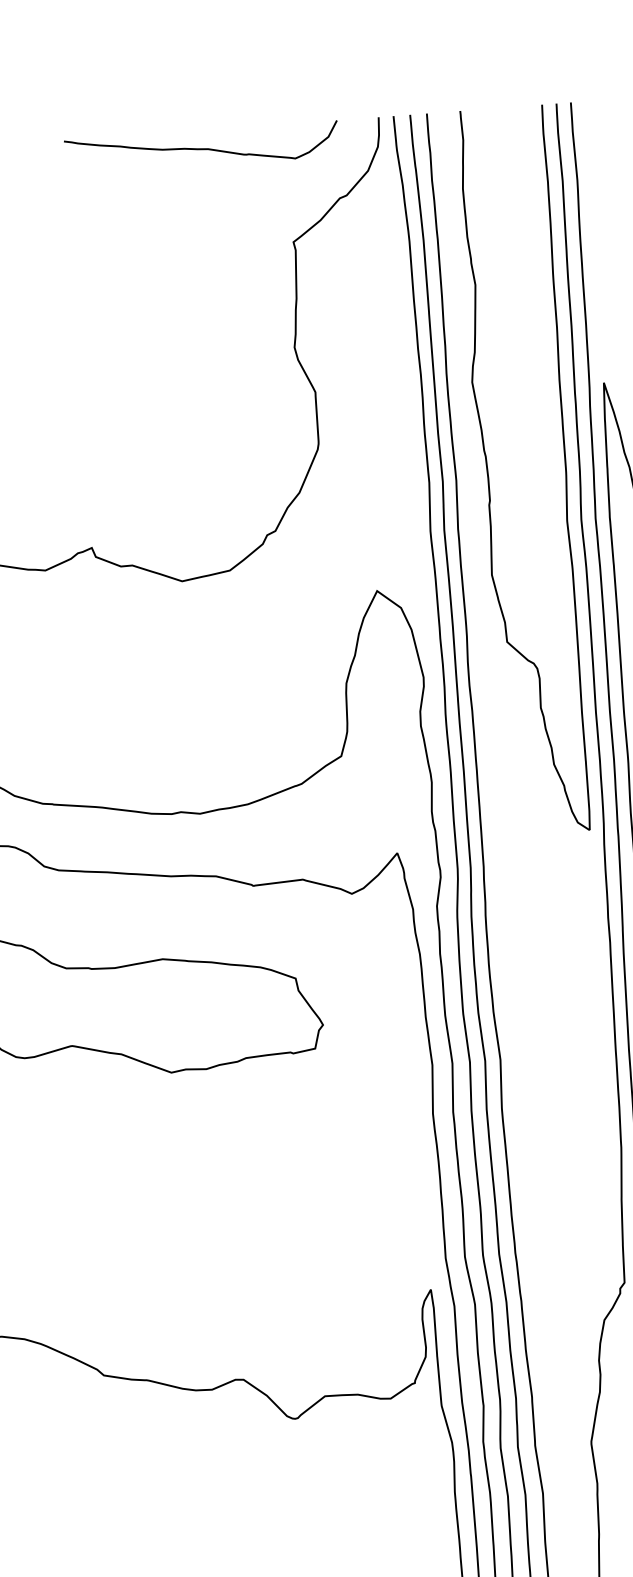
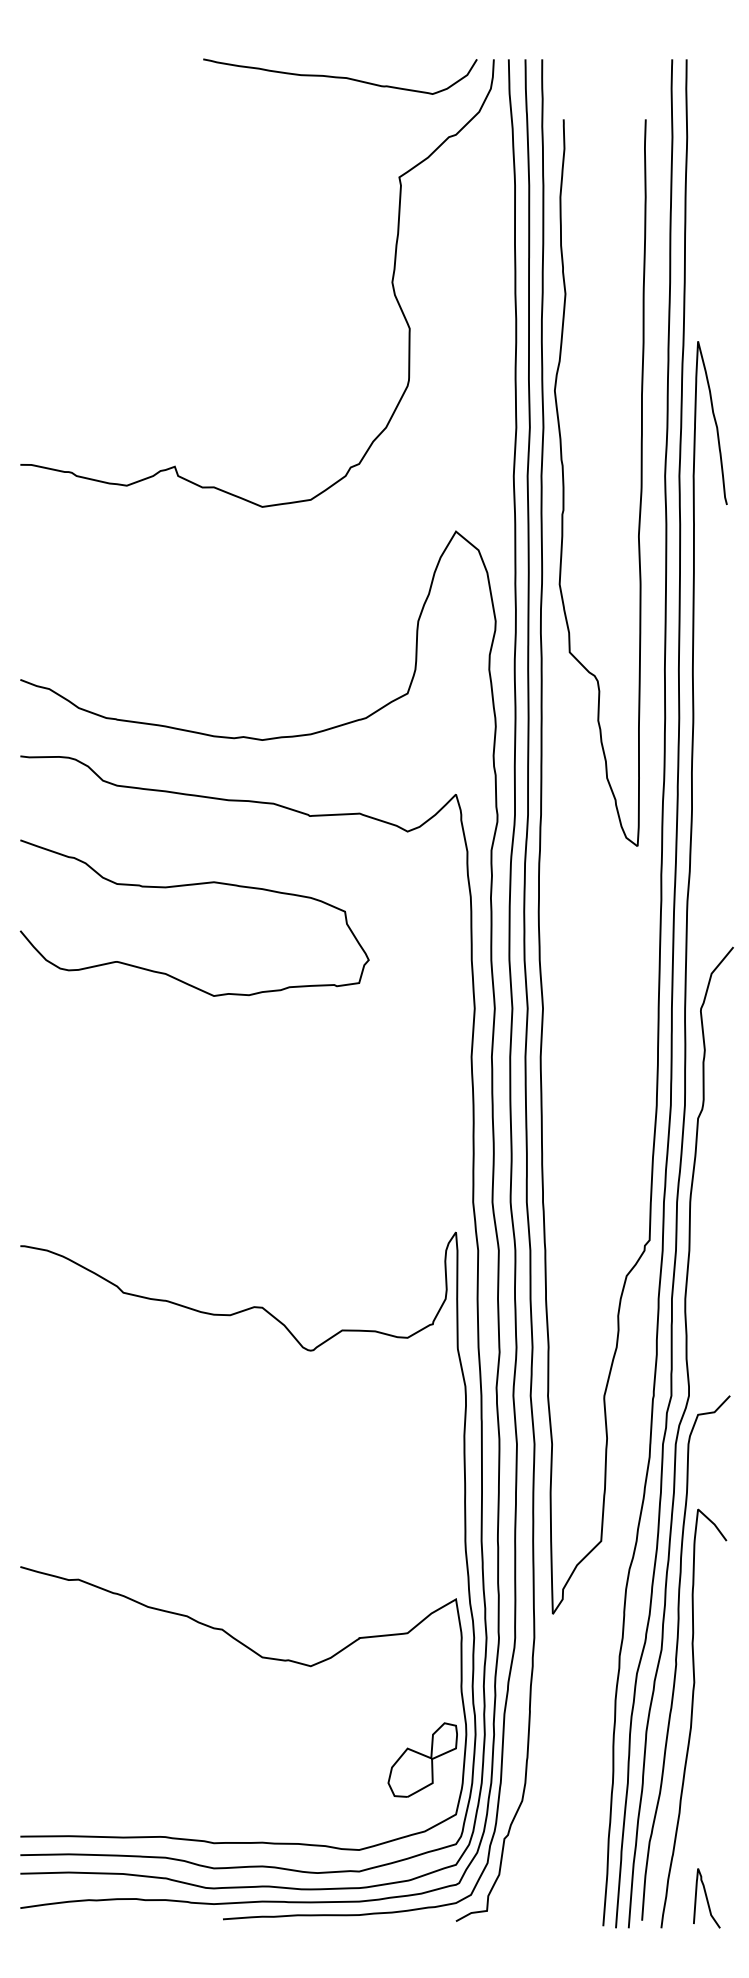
curve: (202, 148) -> (340, 76), moved
part: (488, 473) -> (564, 482), moved

